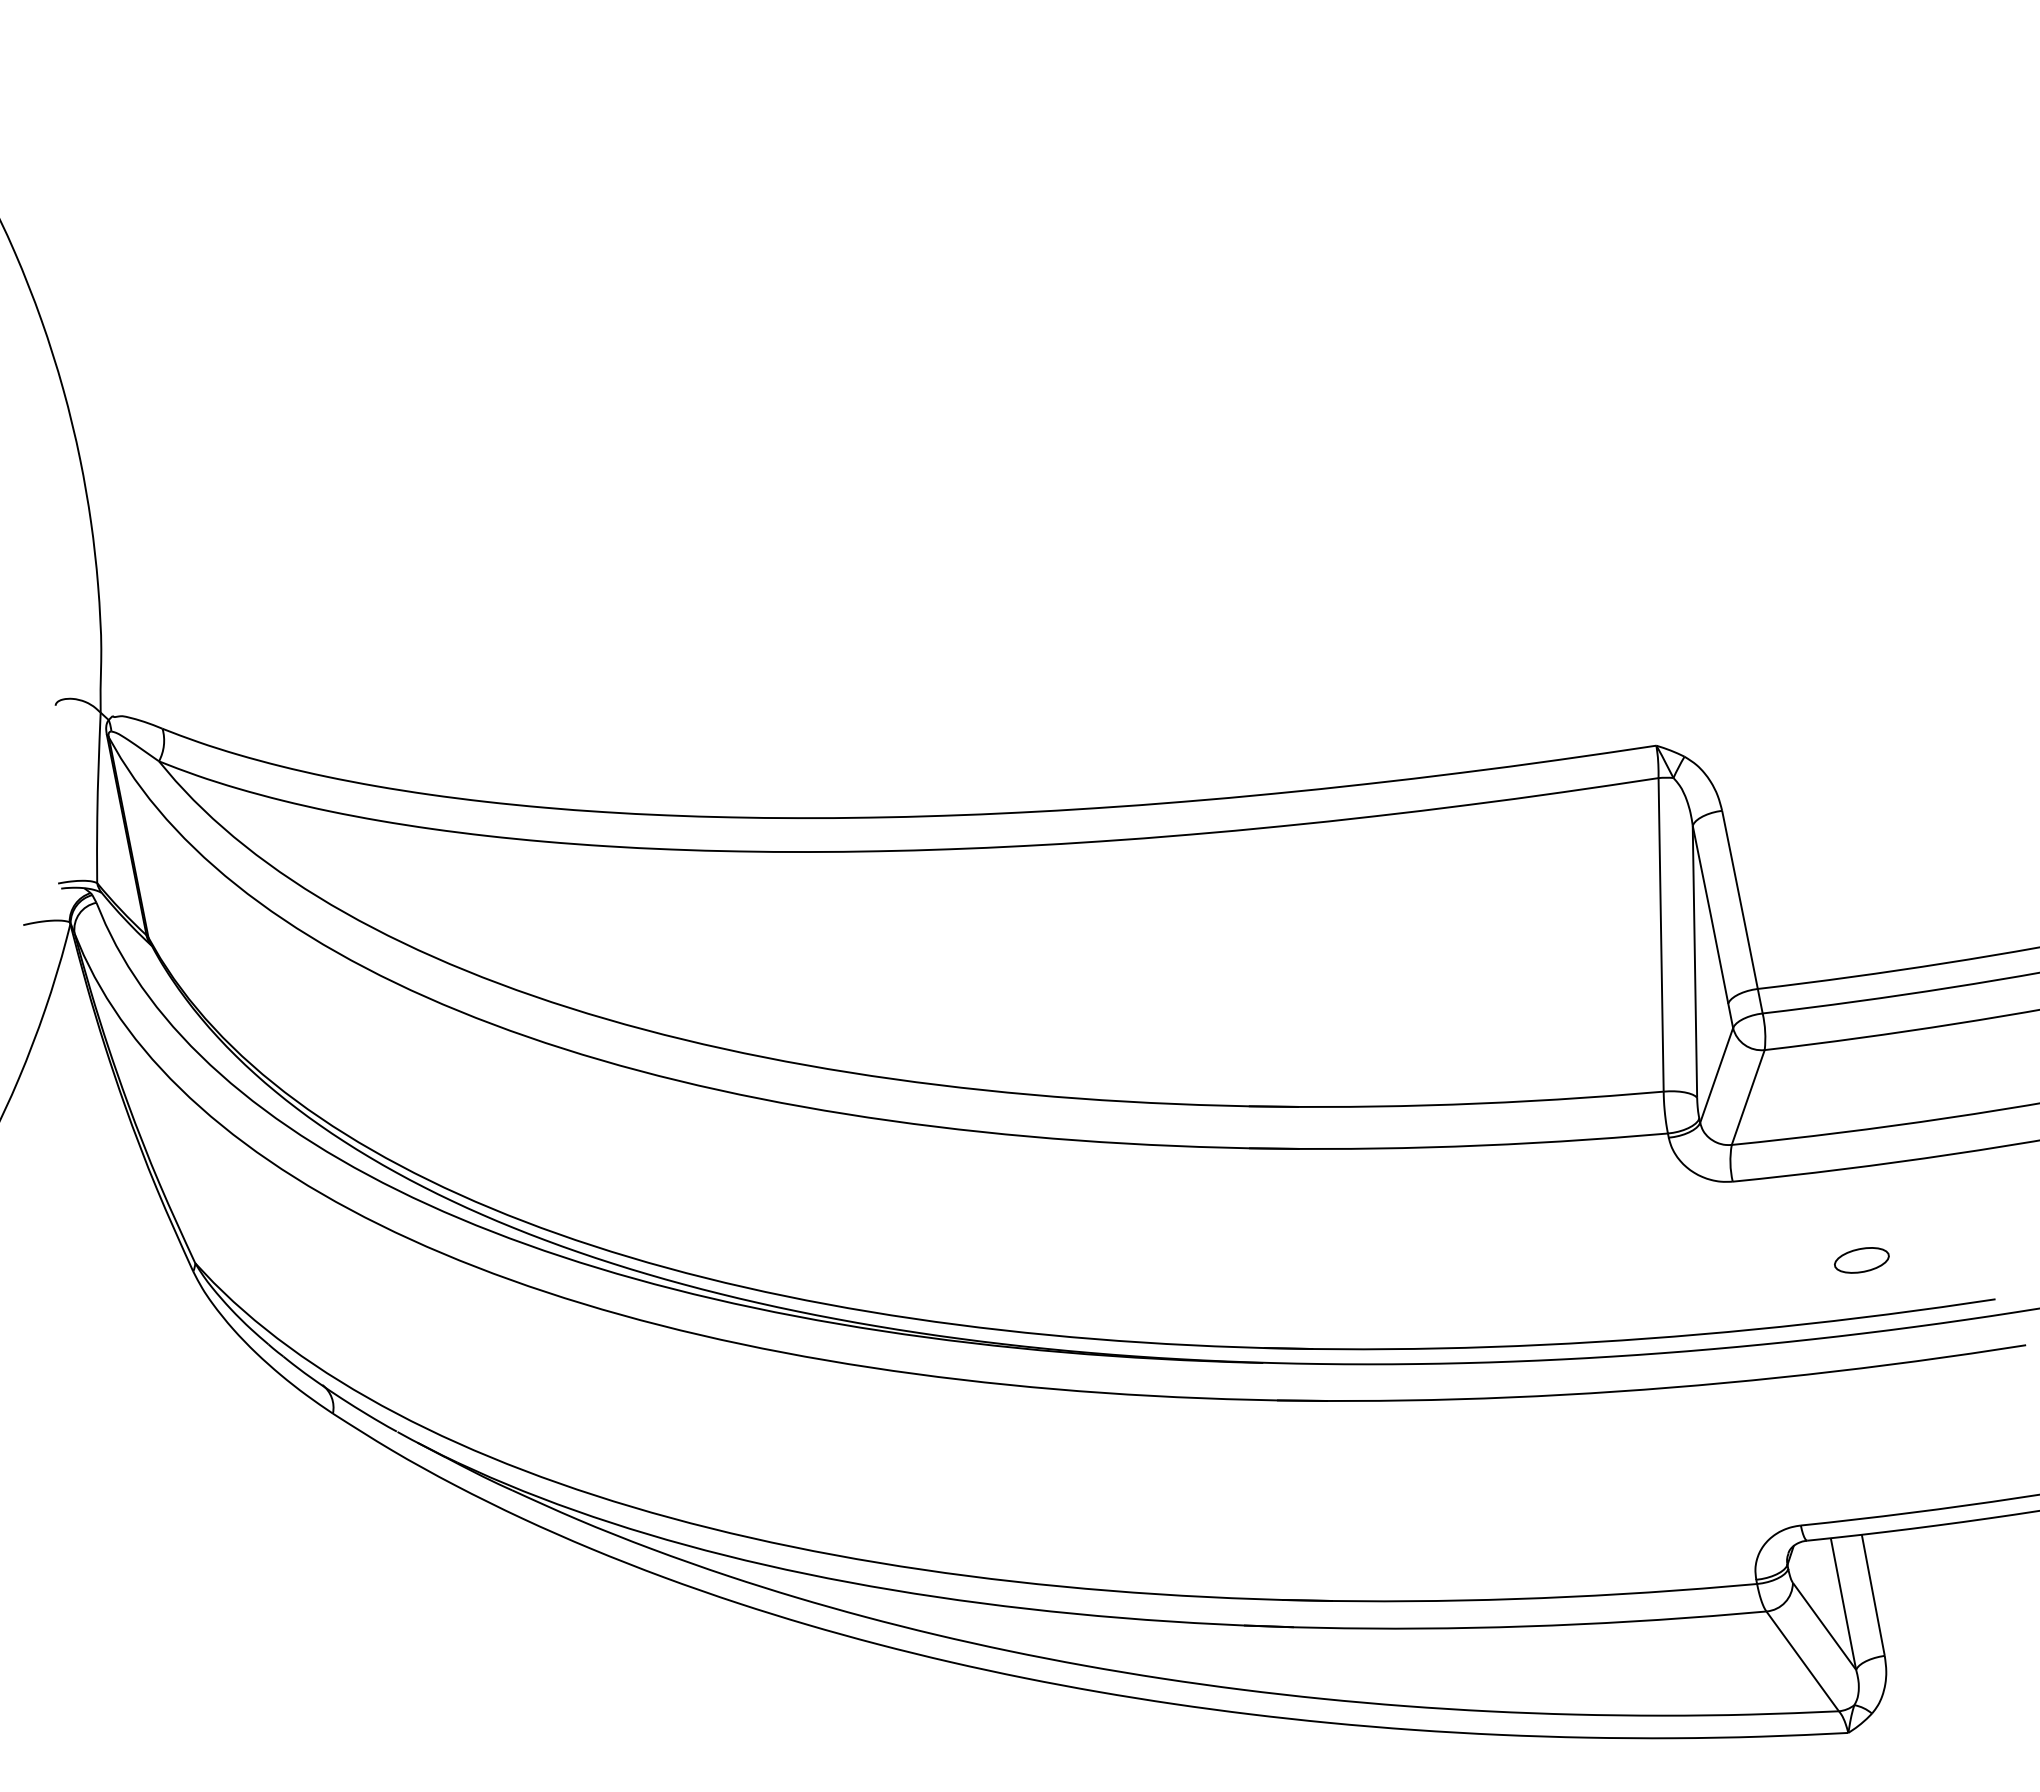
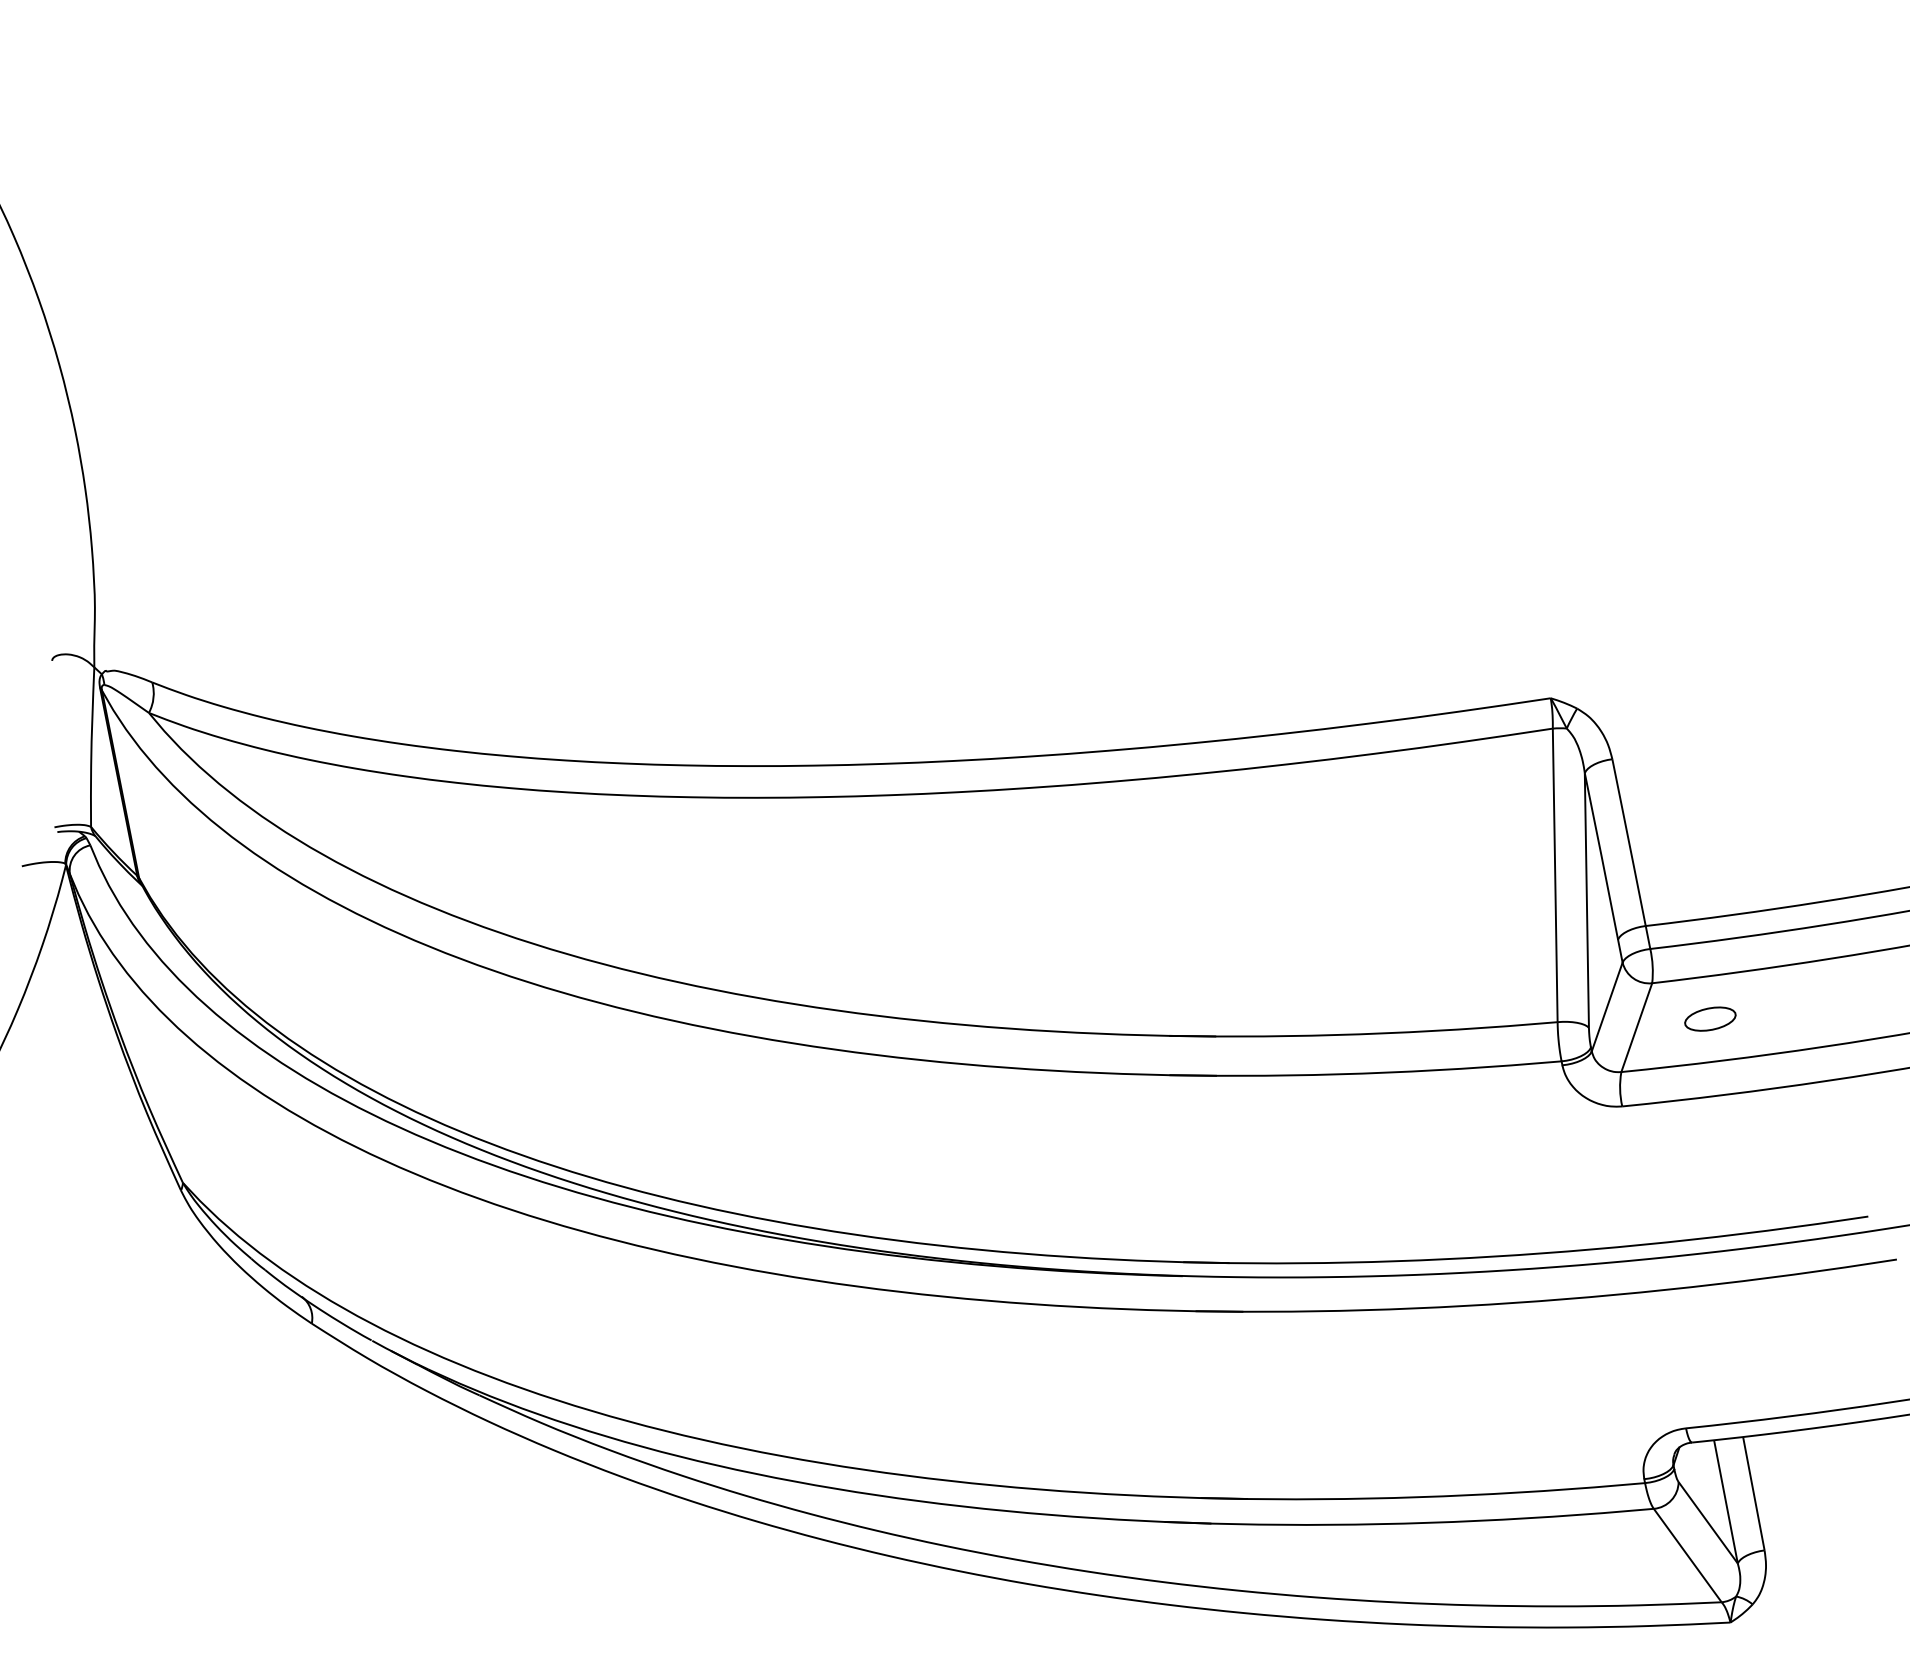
part: (1861, 1260) -> (1710, 1019), moved

